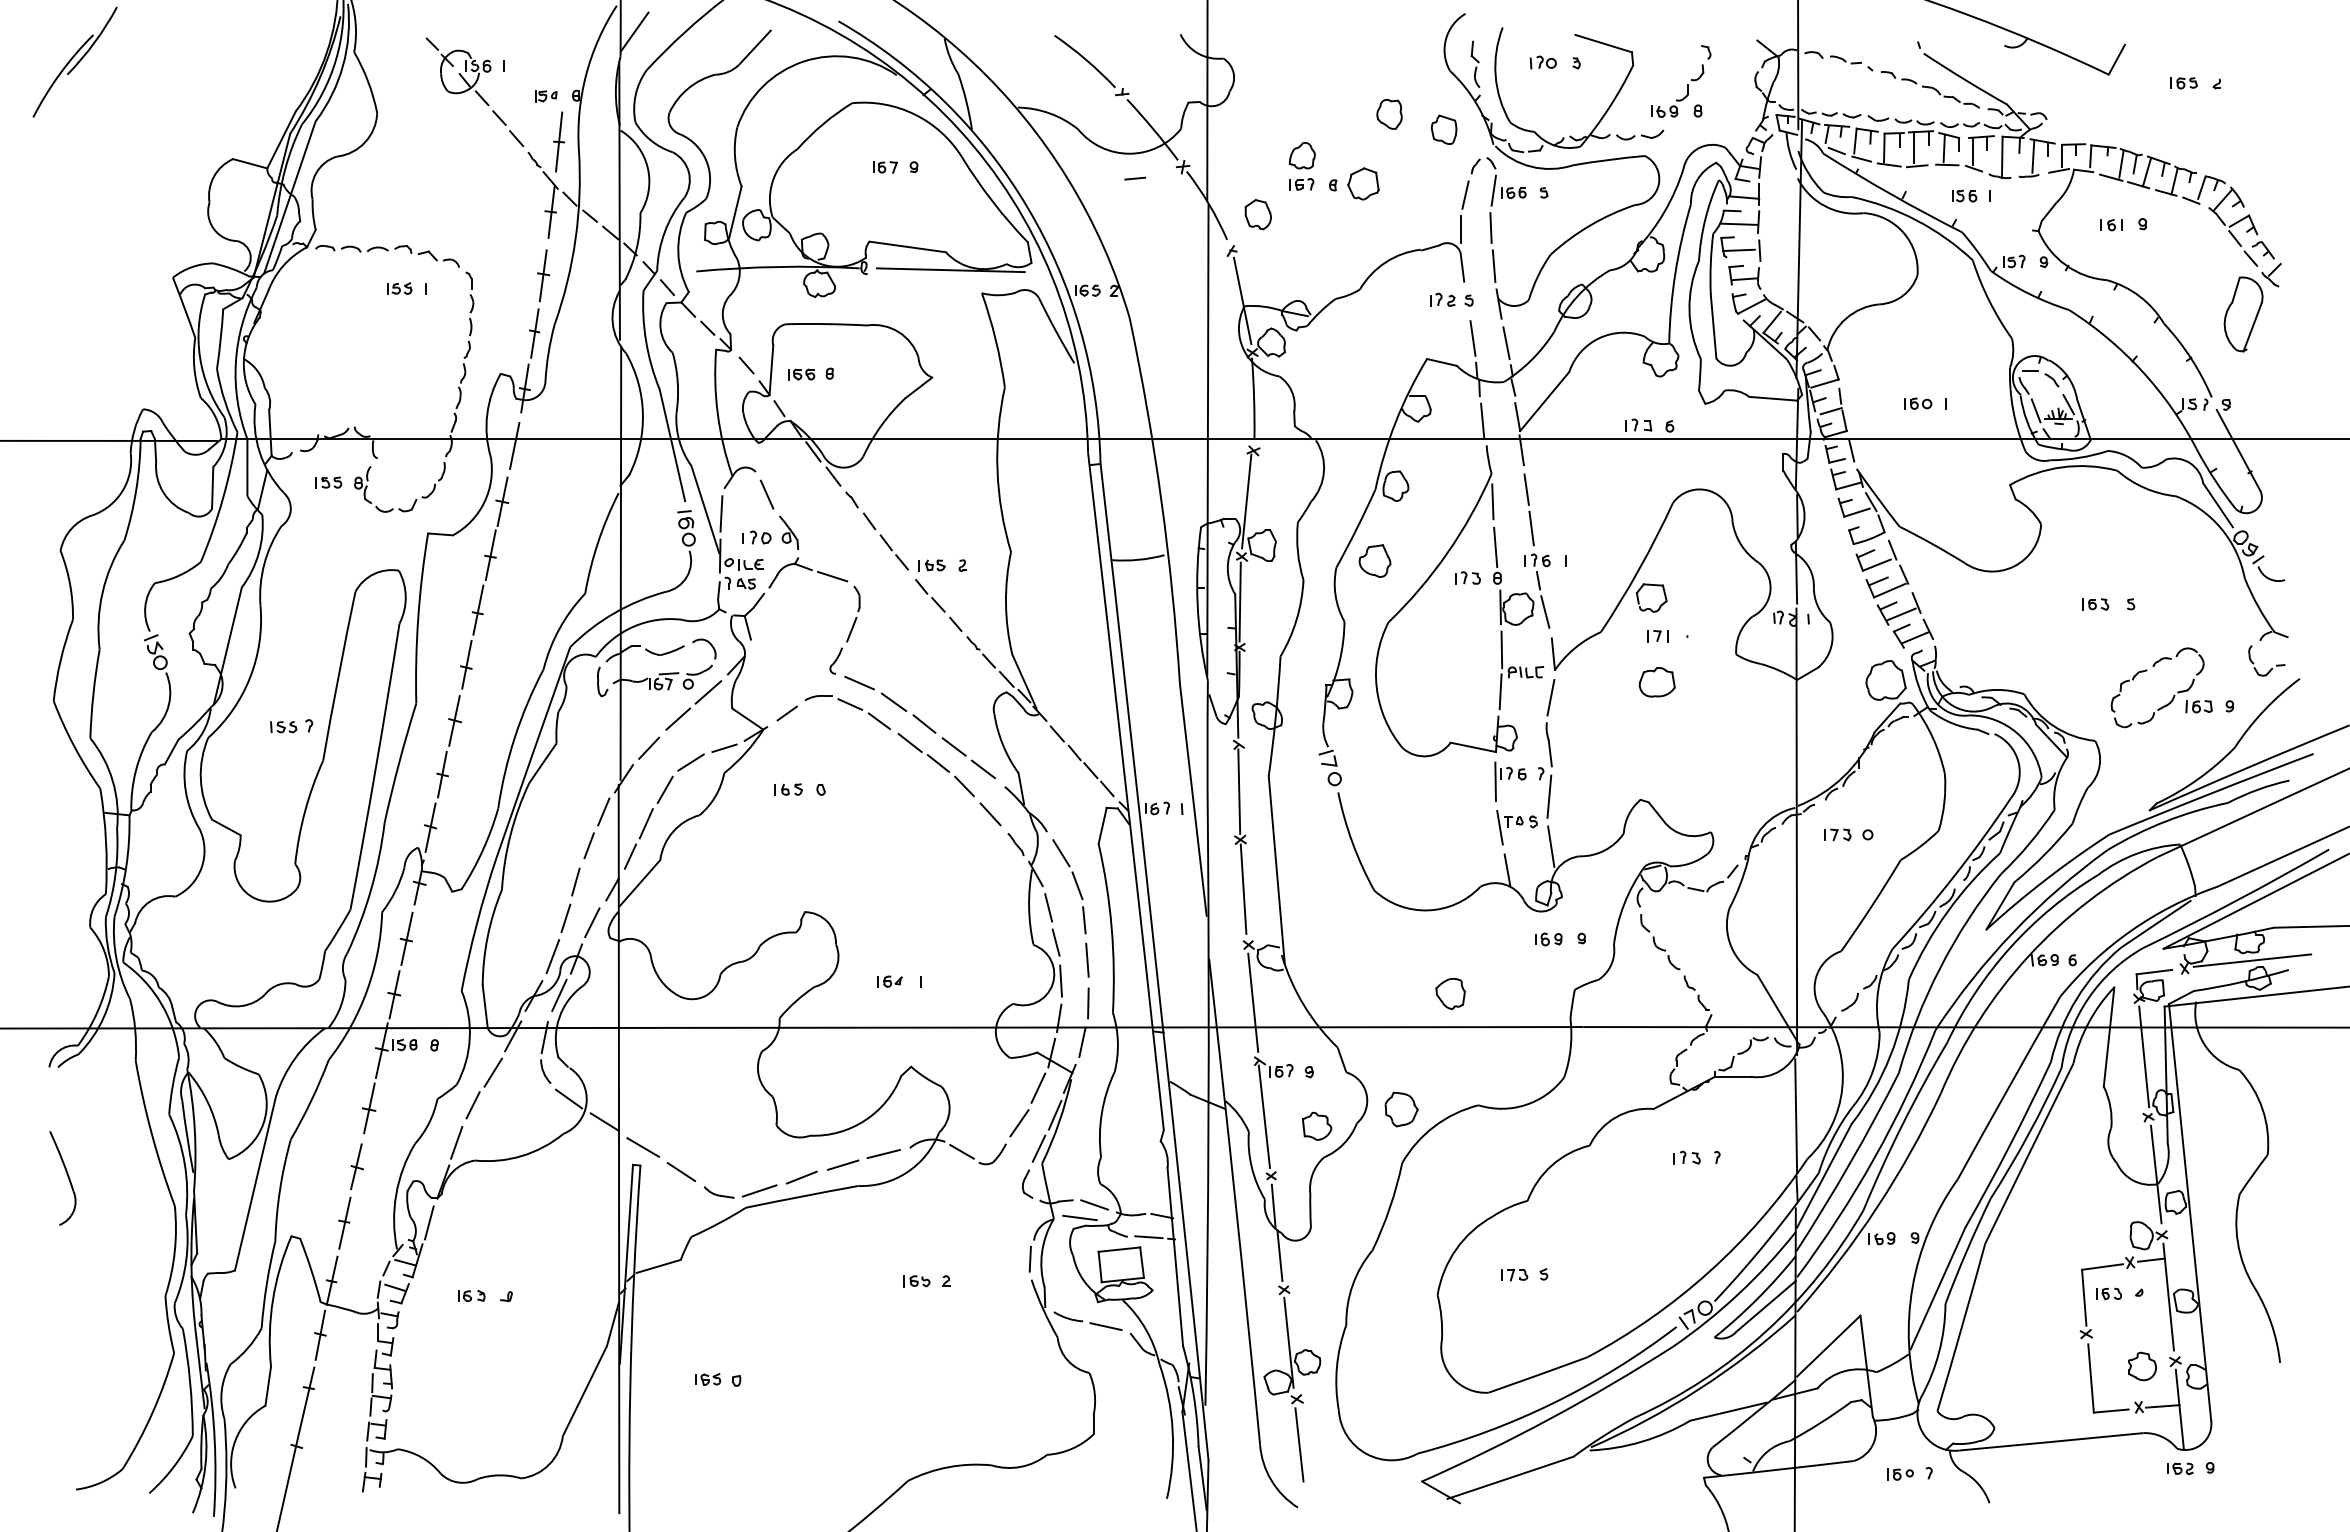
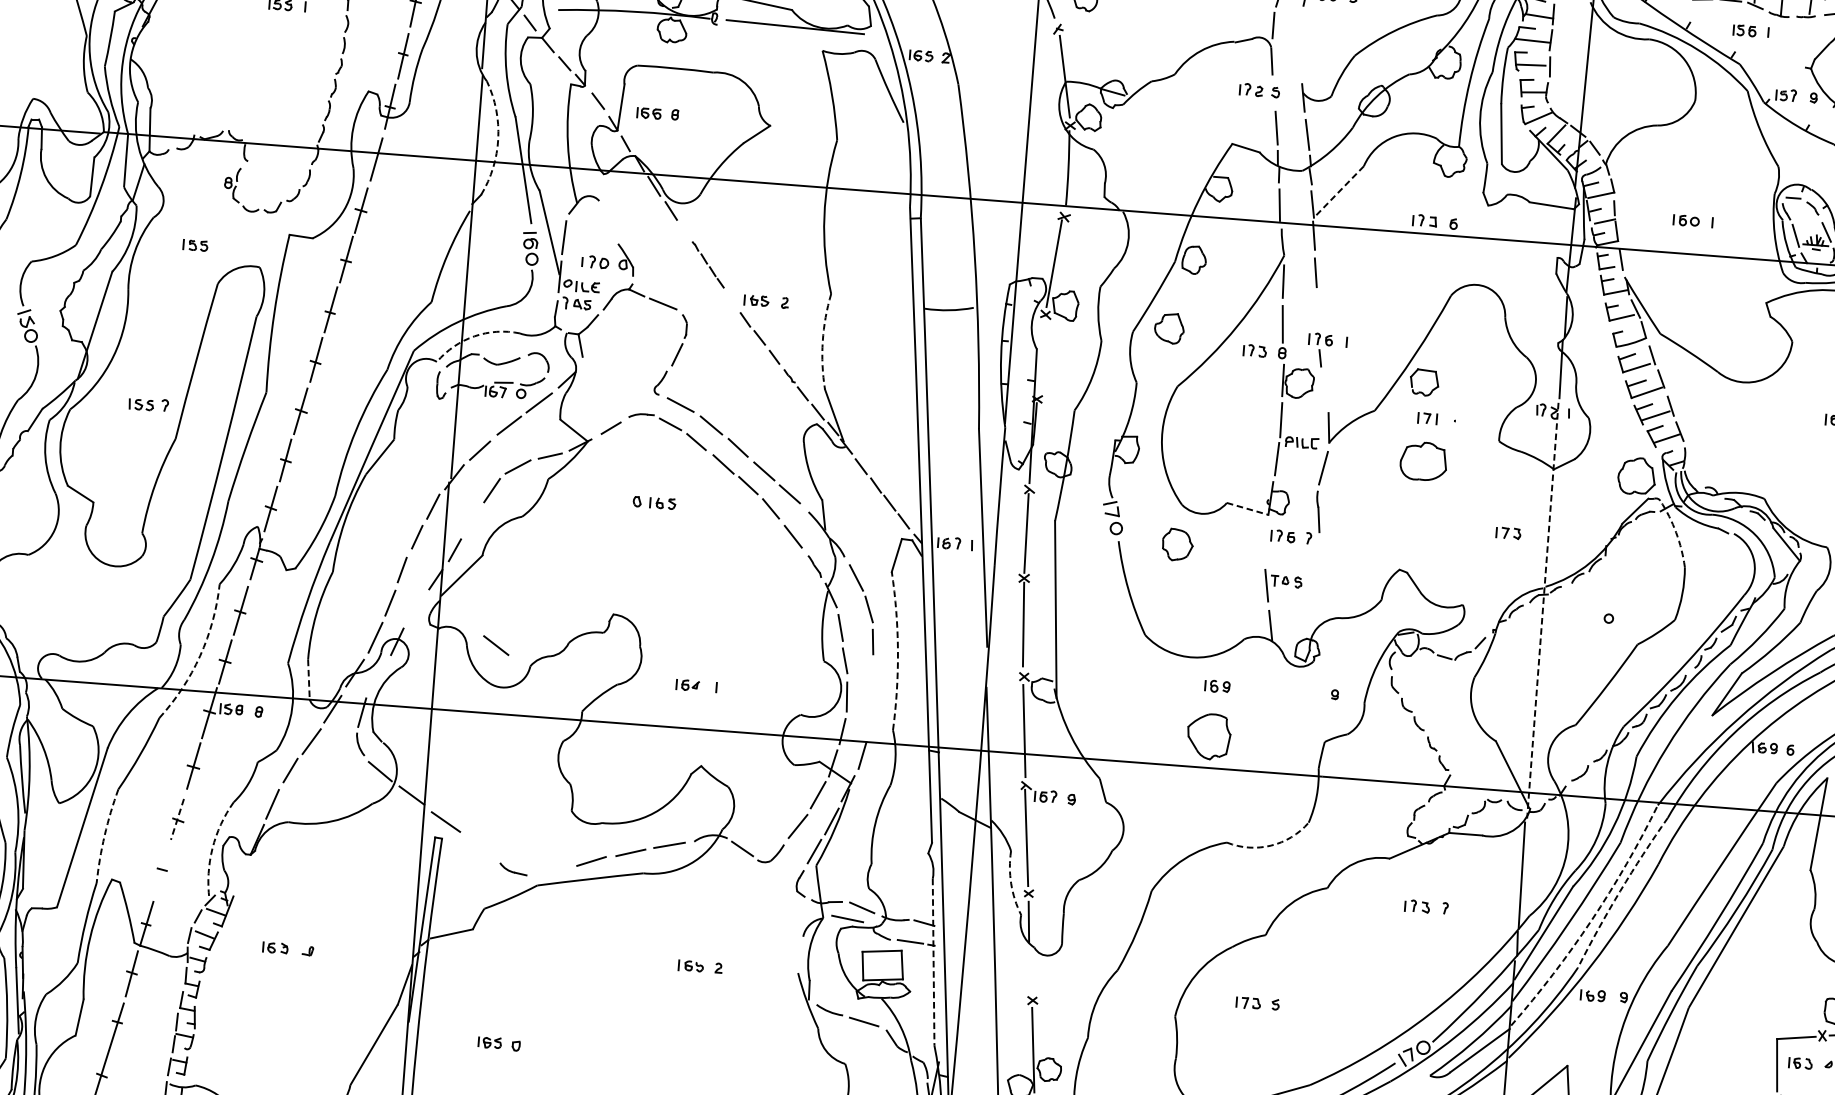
line: (1490, 227) -> (1300, 26), removed
line: (1493, 266) -> (1300, 62), removed
line: (1544, 401) -> (1338, 191), solid -> dashed
arc: (642, 413) -> (497, 138), solid -> dashed
part: (328, 482) -> (195, 245), moved
line: (766, 494) -> (607, 222), removed
line: (1531, 528) -> (1317, 309), removed
part: (877, 530) -> (708, 264), size x0.6
line: (1239, 601) -> (1040, 356), removed
arc: (1005, 603) -> (822, 341), solid -> dashed
line: (1545, 611) -> (1324, 387), removed
arc: (633, 626) -> (474, 336), solid -> dashed
part: (1656, 682) -> (1422, 461), size x1.4
arc: (1932, 737) -> (1675, 532), solid -> dashed
line: (1473, 747) -> (1247, 509), solid -> dashed
line: (1495, 781) -> (1265, 542), removed
part: (788, 789) -> (662, 503), moved
line: (1549, 796) -> (1315, 560), removed
line: (645, 823) -> (471, 520), removed
line: (1796, 832) -> (1542, 611), solid -> dashed
part: (1837, 834) -> (1508, 532), moved
line: (1551, 846) -> (1313, 606), removed
line: (592, 922) -> (414, 608), removed
arc: (1111, 927) -> (897, 650), solid -> dashed
part: (1548, 939) -> (1217, 686), moved
line: (1087, 959) -> (873, 678), removed
arc: (367, 990) -> (200, 656), solid -> dashed
line: (559, 994) -> (378, 673), removed
part: (1450, 994) -> (1208, 737), size x1.6
line: (1088, 1003) -> (870, 719), removed
line: (485, 1007) -> (309, 680), solid -> dashed
arc: (1525, 1104) -> (1270, 845), solid -> dashed
part: (1401, 1109) -> (1177, 544), moved
arc: (1902, 1124) -> (1620, 890), solid -> dashed
part: (1317, 1125) -> (1075, 849), removed
arc: (1874, 1158) -> (1591, 920), solid -> dashed
line: (356, 1166) -> (177, 819), solid -> dashed
arc: (1251, 1167) -> (1010, 884), solid -> dashed
line: (681, 1172) -> (496, 646), moved
arc: (280, 1189) -> (105, 835), solid -> dashed
line: (759, 1190) -> (551, 870), removed
arc: (396, 1194) -> (212, 848), solid -> dashed
line: (344, 1222) -> (162, 870), removed
line: (429, 1222) -> (241, 876), removed
line: (1279, 1255) -> (1030, 968), removed
line: (1175, 1257) -> (933, 962), solid -> dashed
line: (1029, 1258) -> (797, 953), removed

